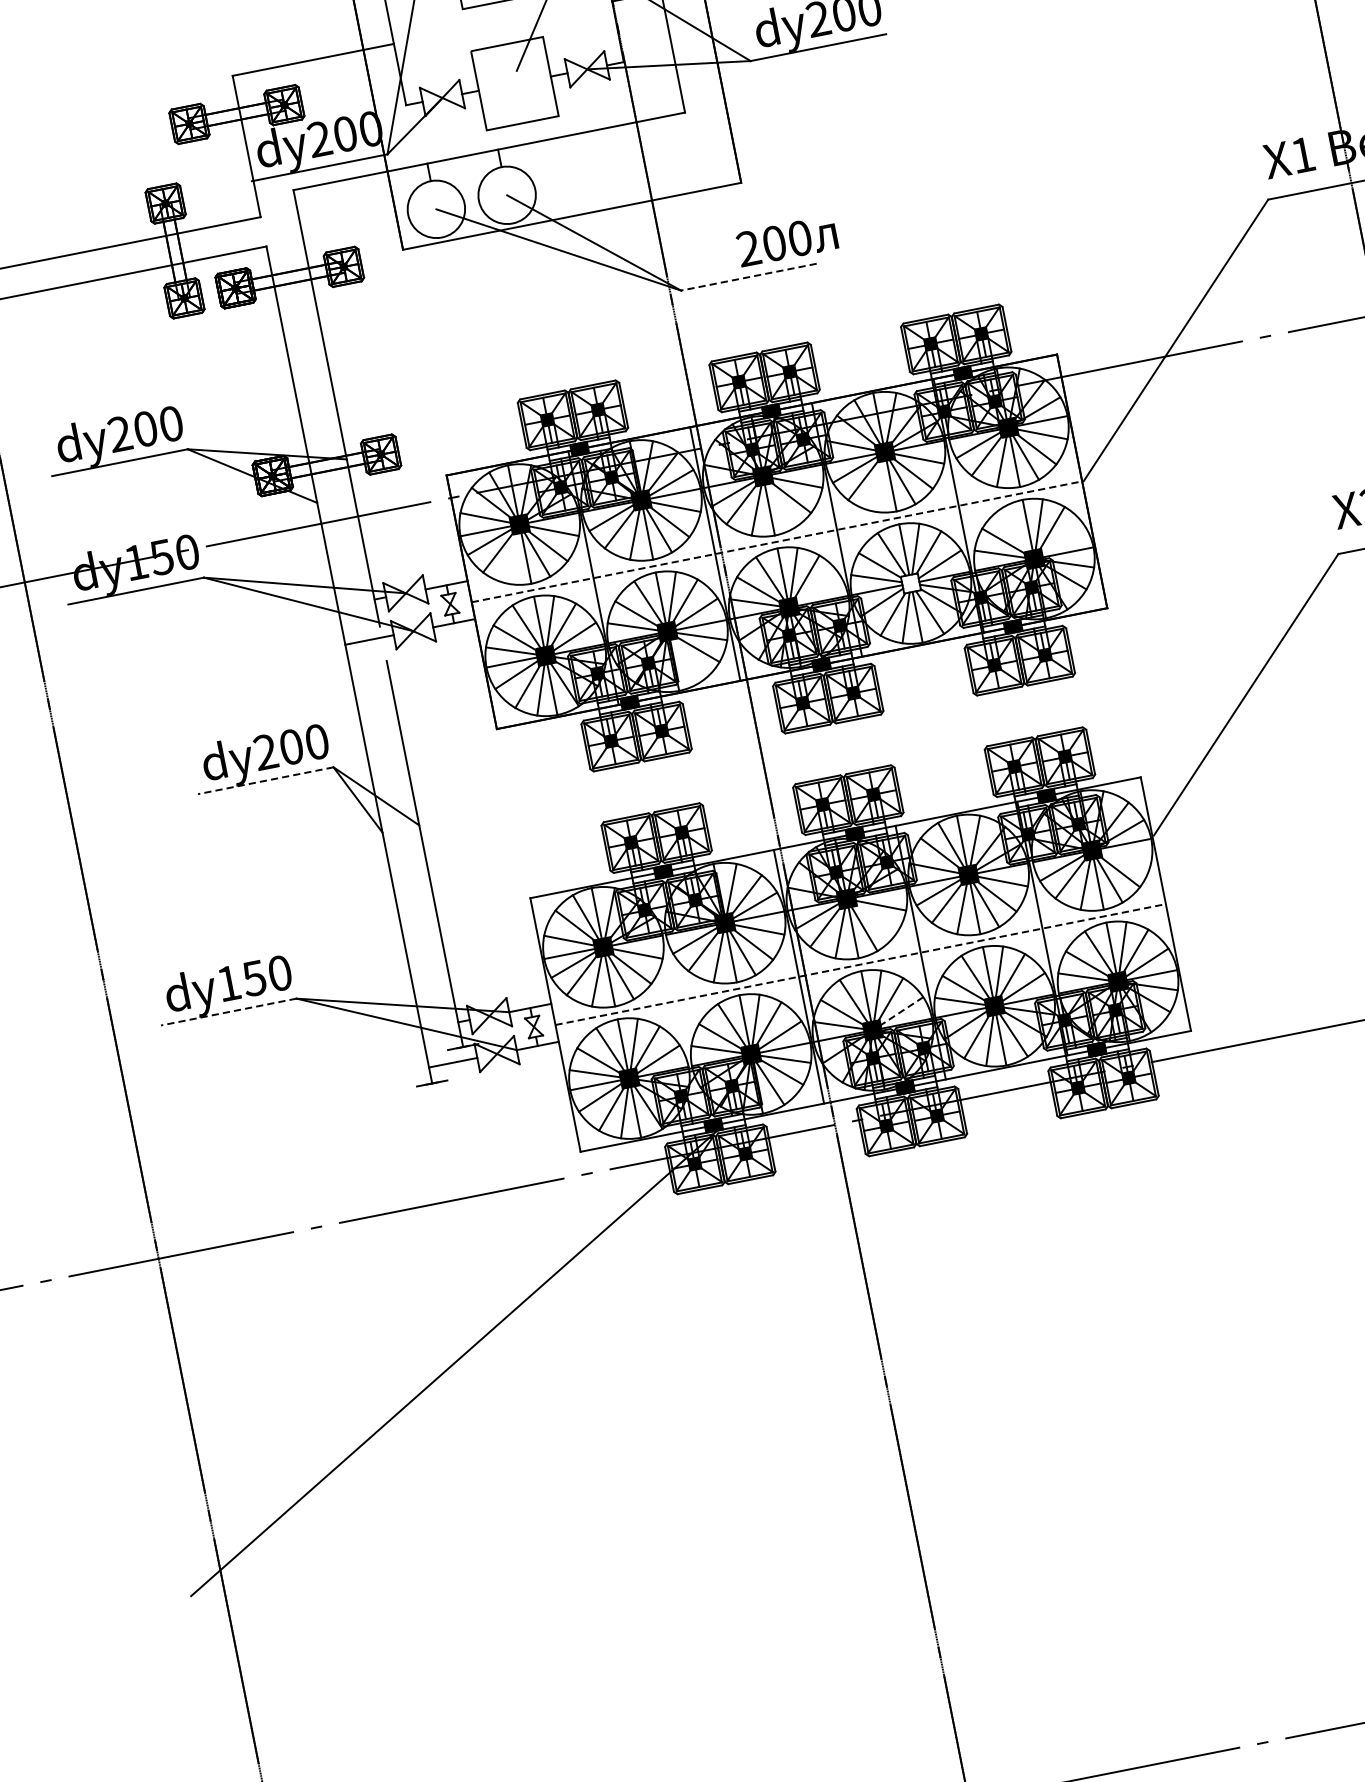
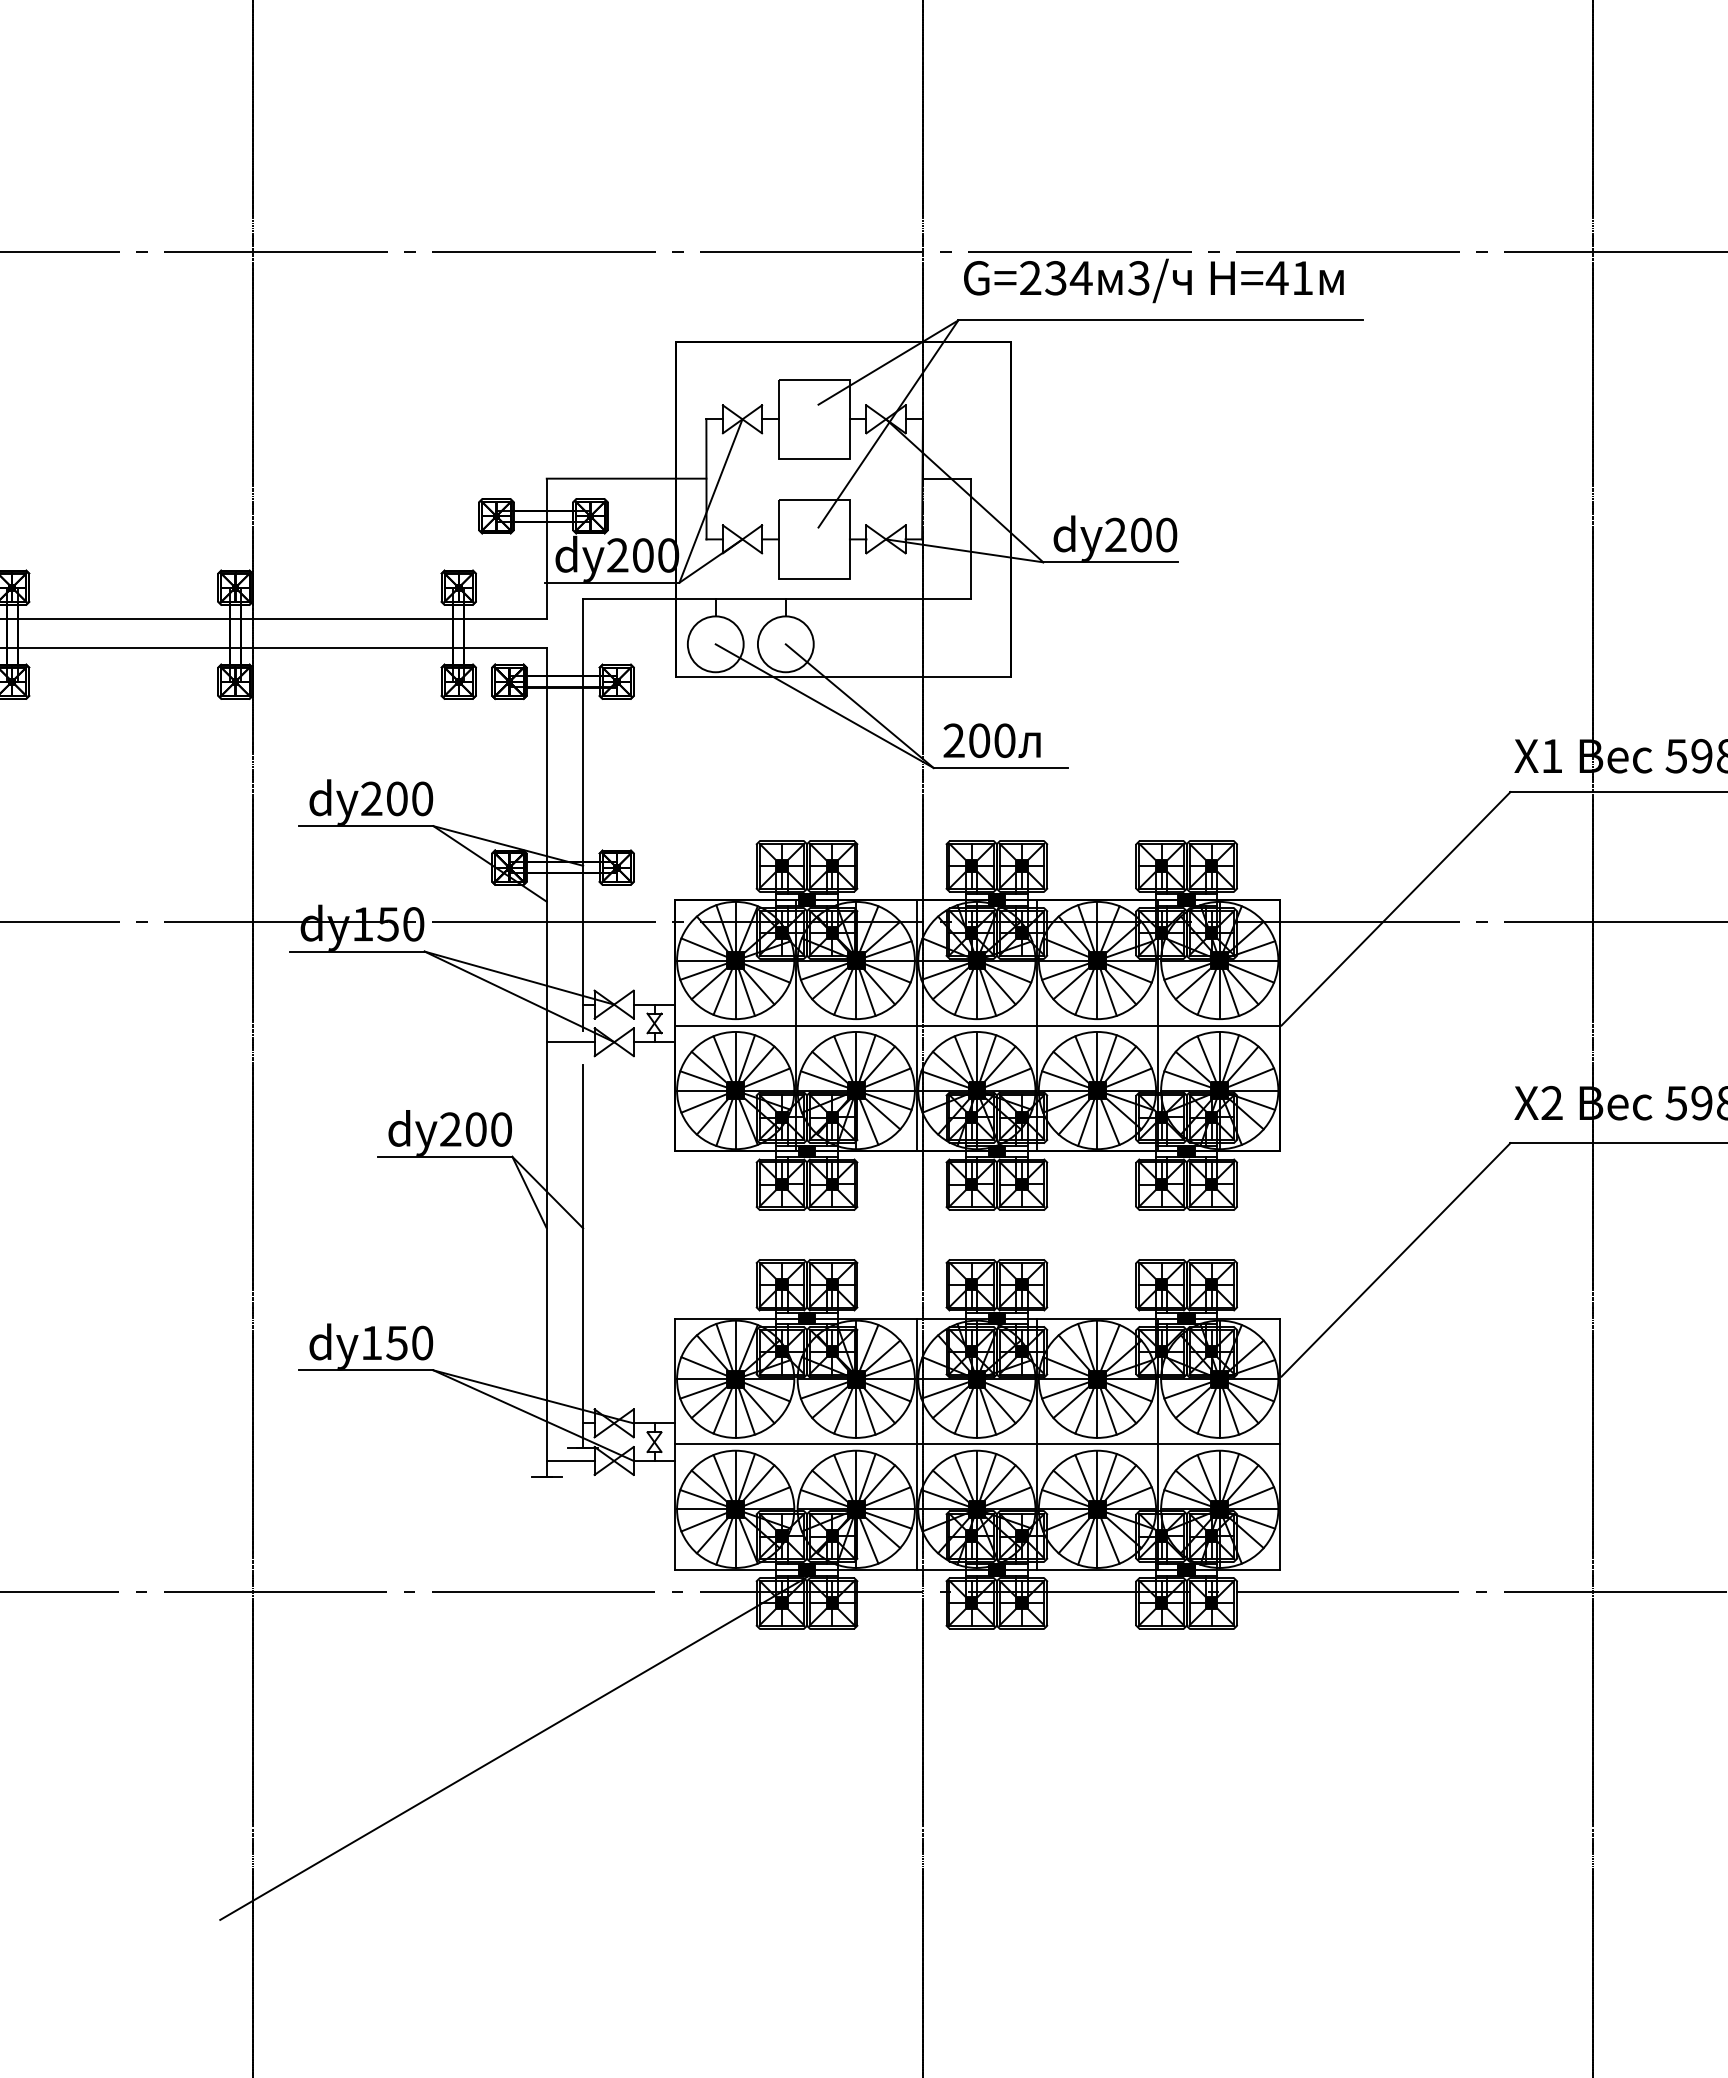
text: (786, 240) -> (991, 740), moved
line: (748, 276) -> (1000, 767), dashed -> solid
line: (878, 486) -> (1084, 991), added
line: (780, 505) -> (987, 991), added
line: (1014, 530) -> (1206, 1059), added
line: (1063, 539) -> (1251, 1077), added
line: (777, 541) -> (978, 1025), dashed -> solid
line: (512, 558) -> (722, 991), added
fill: (910, 583) -> (1097, 1090), added
line: (818, 588) -> (1008, 1077), added
line: (685, 660) -> (868, 1121), added
line: (264, 780) -> (444, 1156), dashed -> solid
line: (1126, 856) -> (1251, 1391), added
line: (875, 921) -> (999, 1405), added
line: (861, 964) -> (978, 1444), dashed -> solid
line: (902, 1011) -> (1008, 1496), dashed -> solid
line: (227, 1012) -> (365, 1370), dashed -> solid

